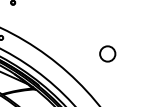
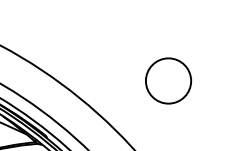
circle: (107, 53) -> (168, 80), size x1.67

